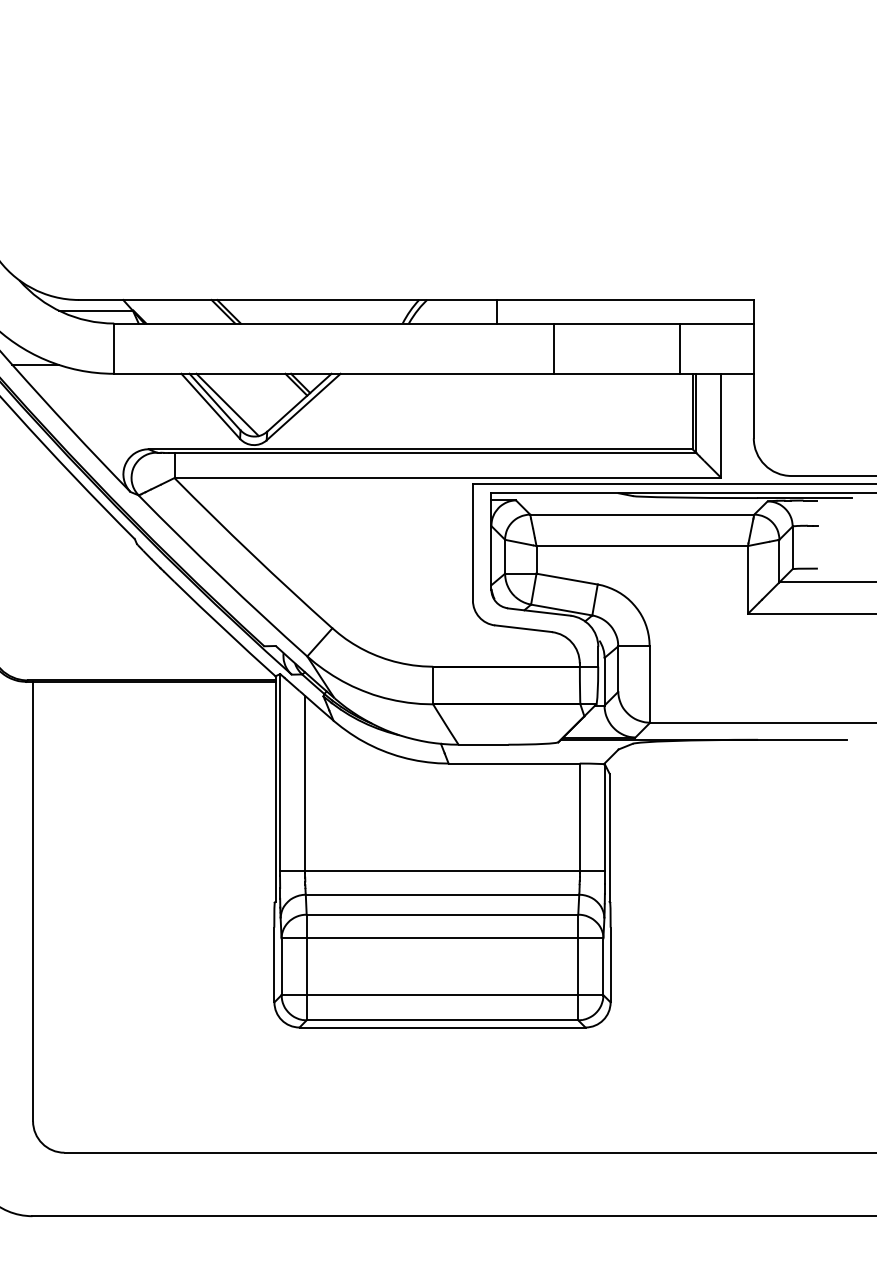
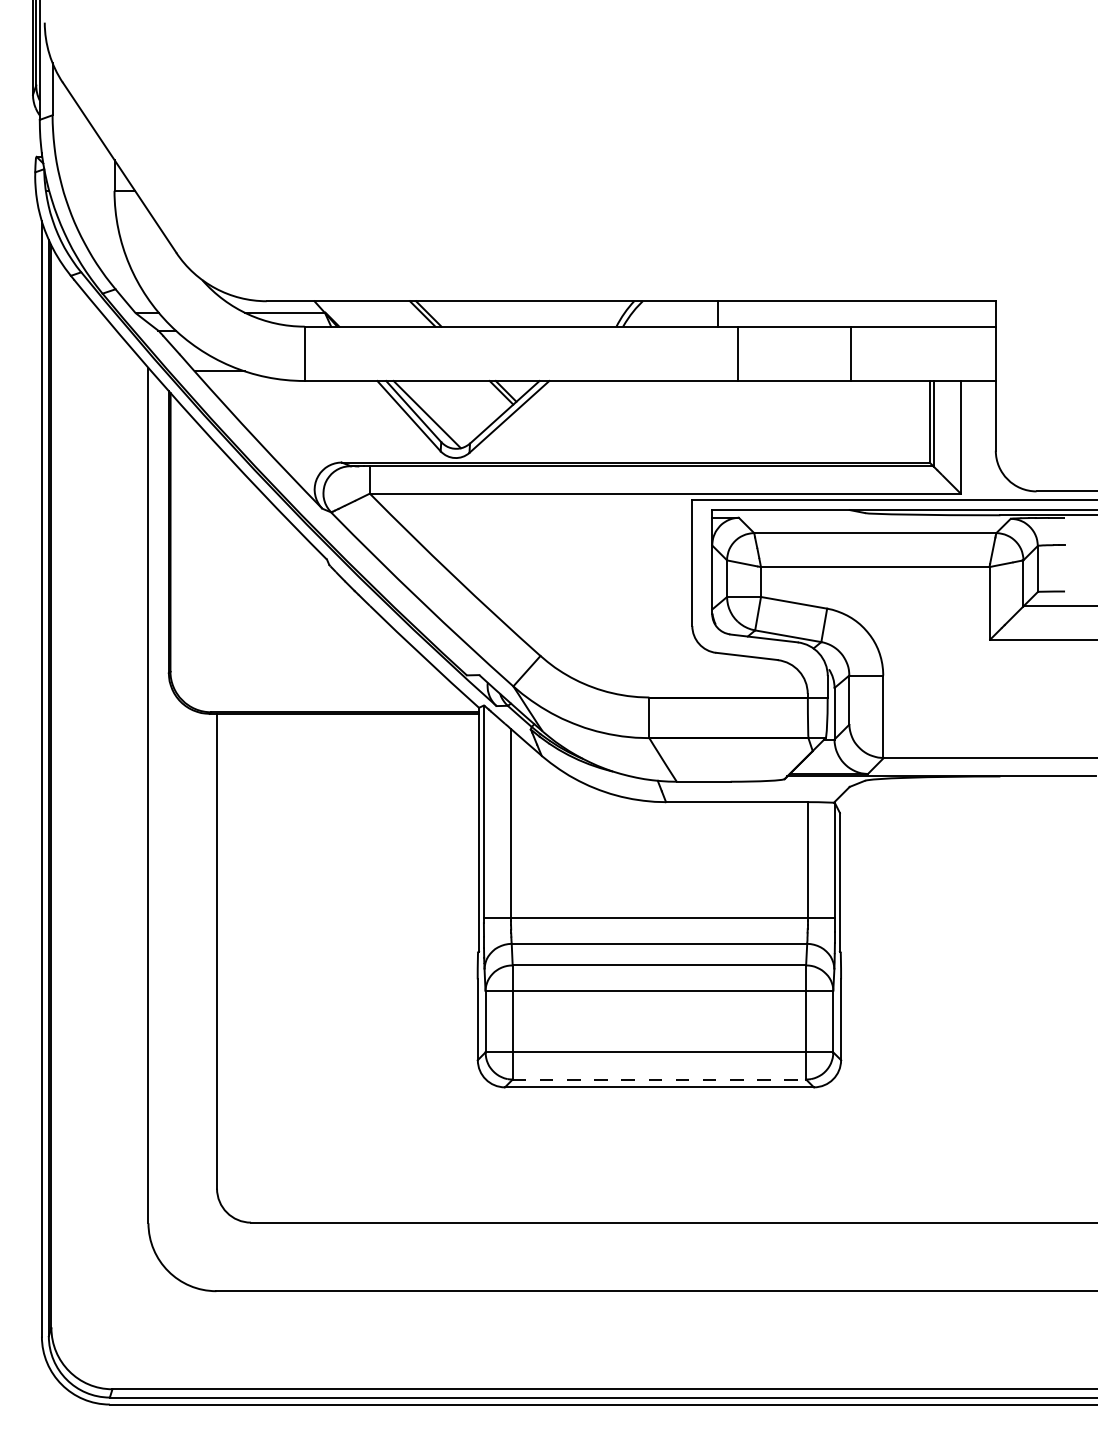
line: (554, 348) -> (738, 353), moved
line: (680, 348) -> (851, 353), moved
line: (442, 1020) -> (659, 1079), solid -> dashed

